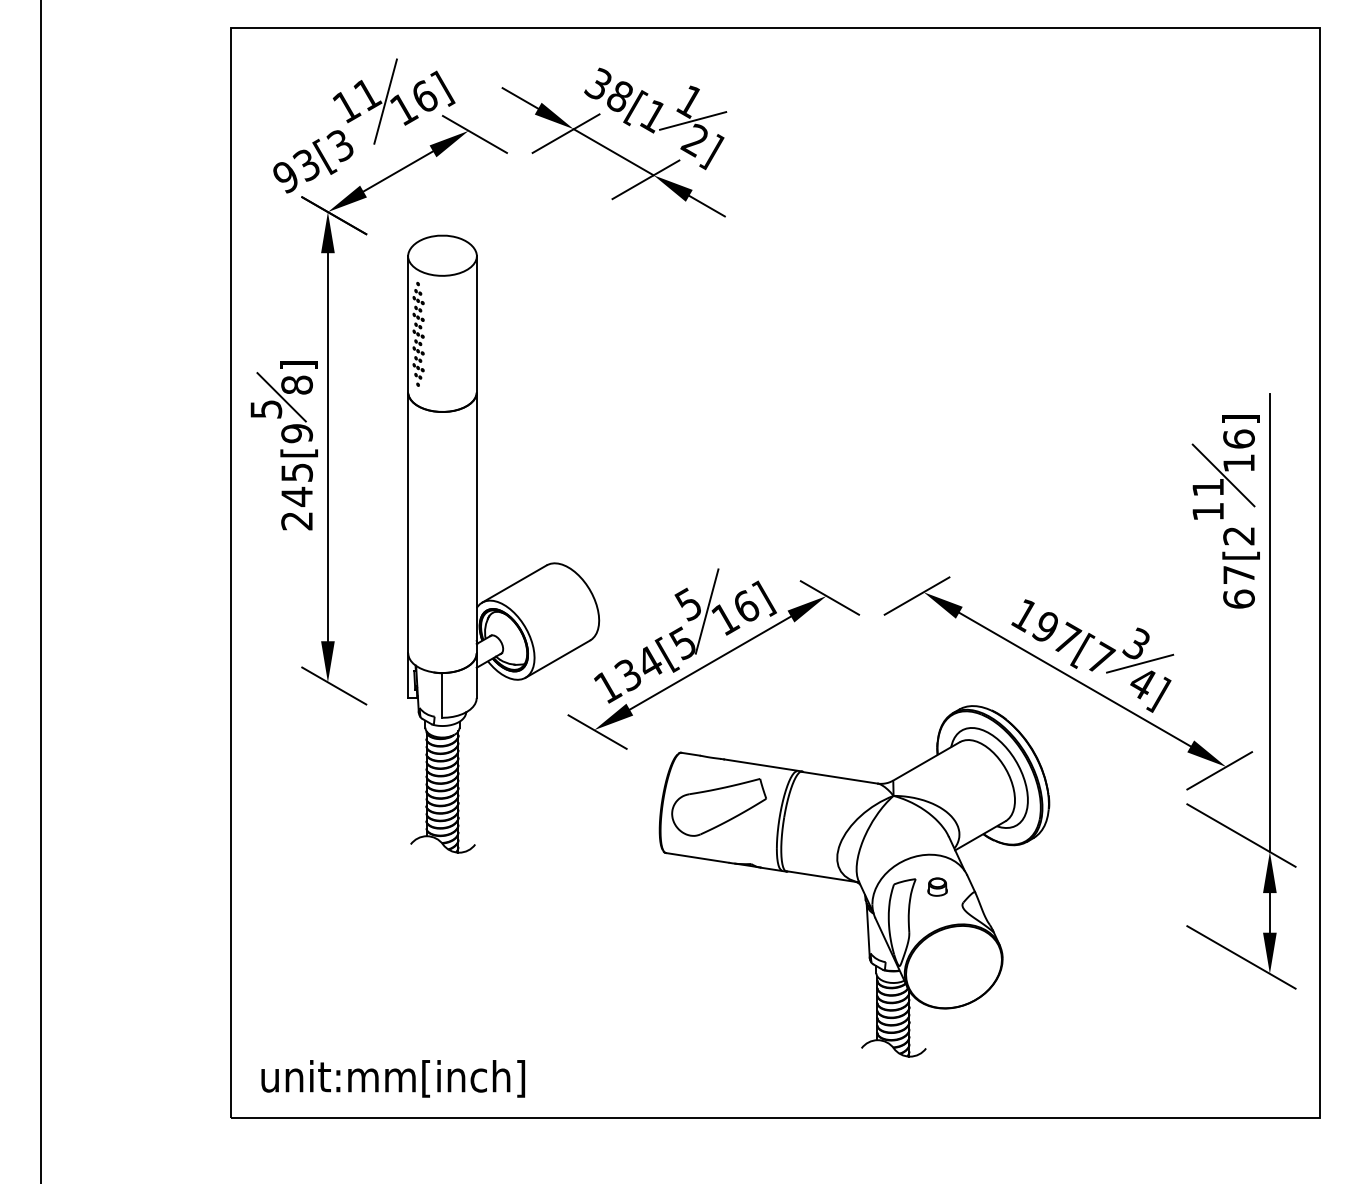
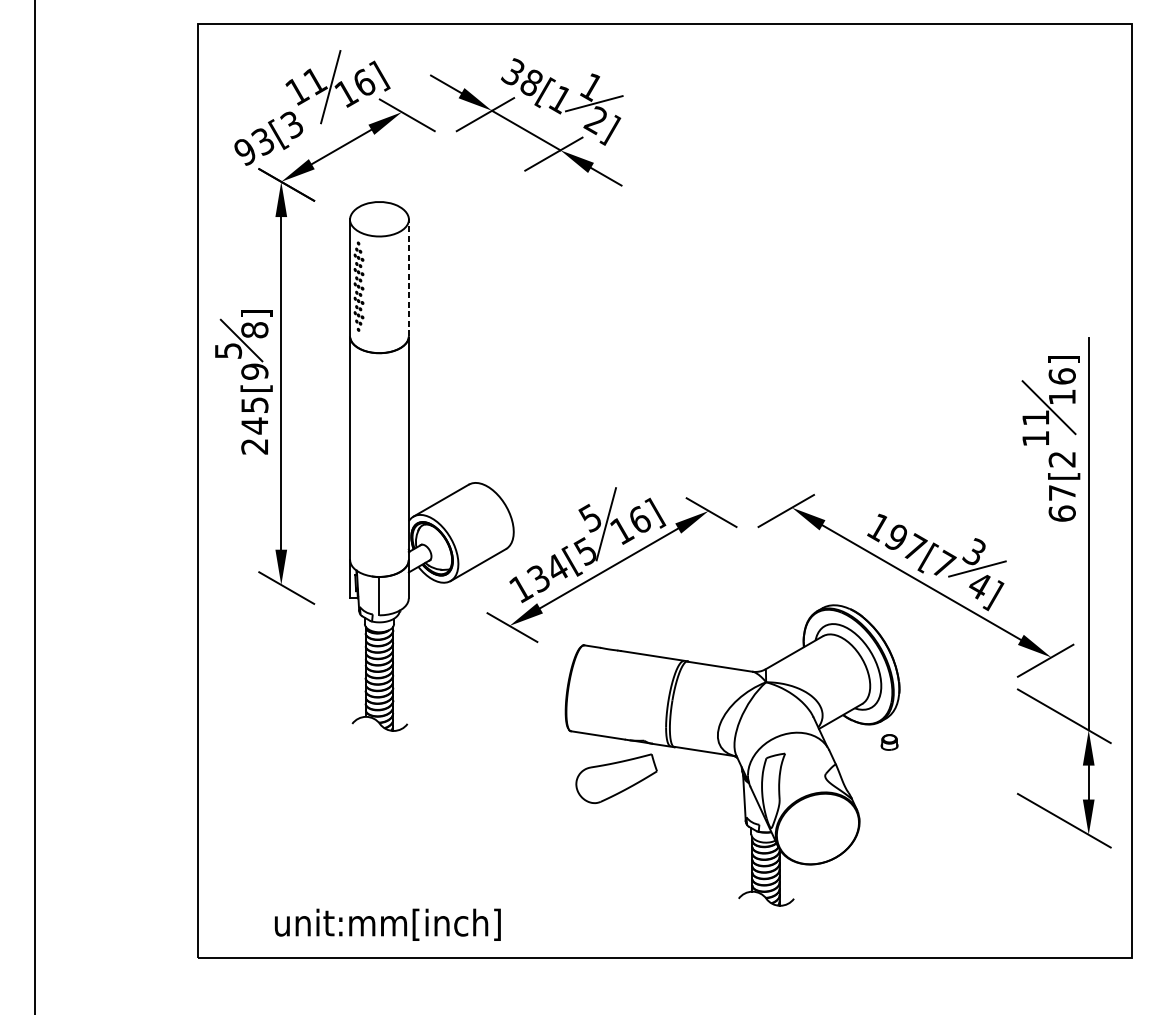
line: (476, 323) -> (408, 277), solid -> dashed
part: (718, 807) -> (616, 778), moved
part: (937, 886) -> (889, 741), moved
text: (393, 1078) -> (388, 924), moved

